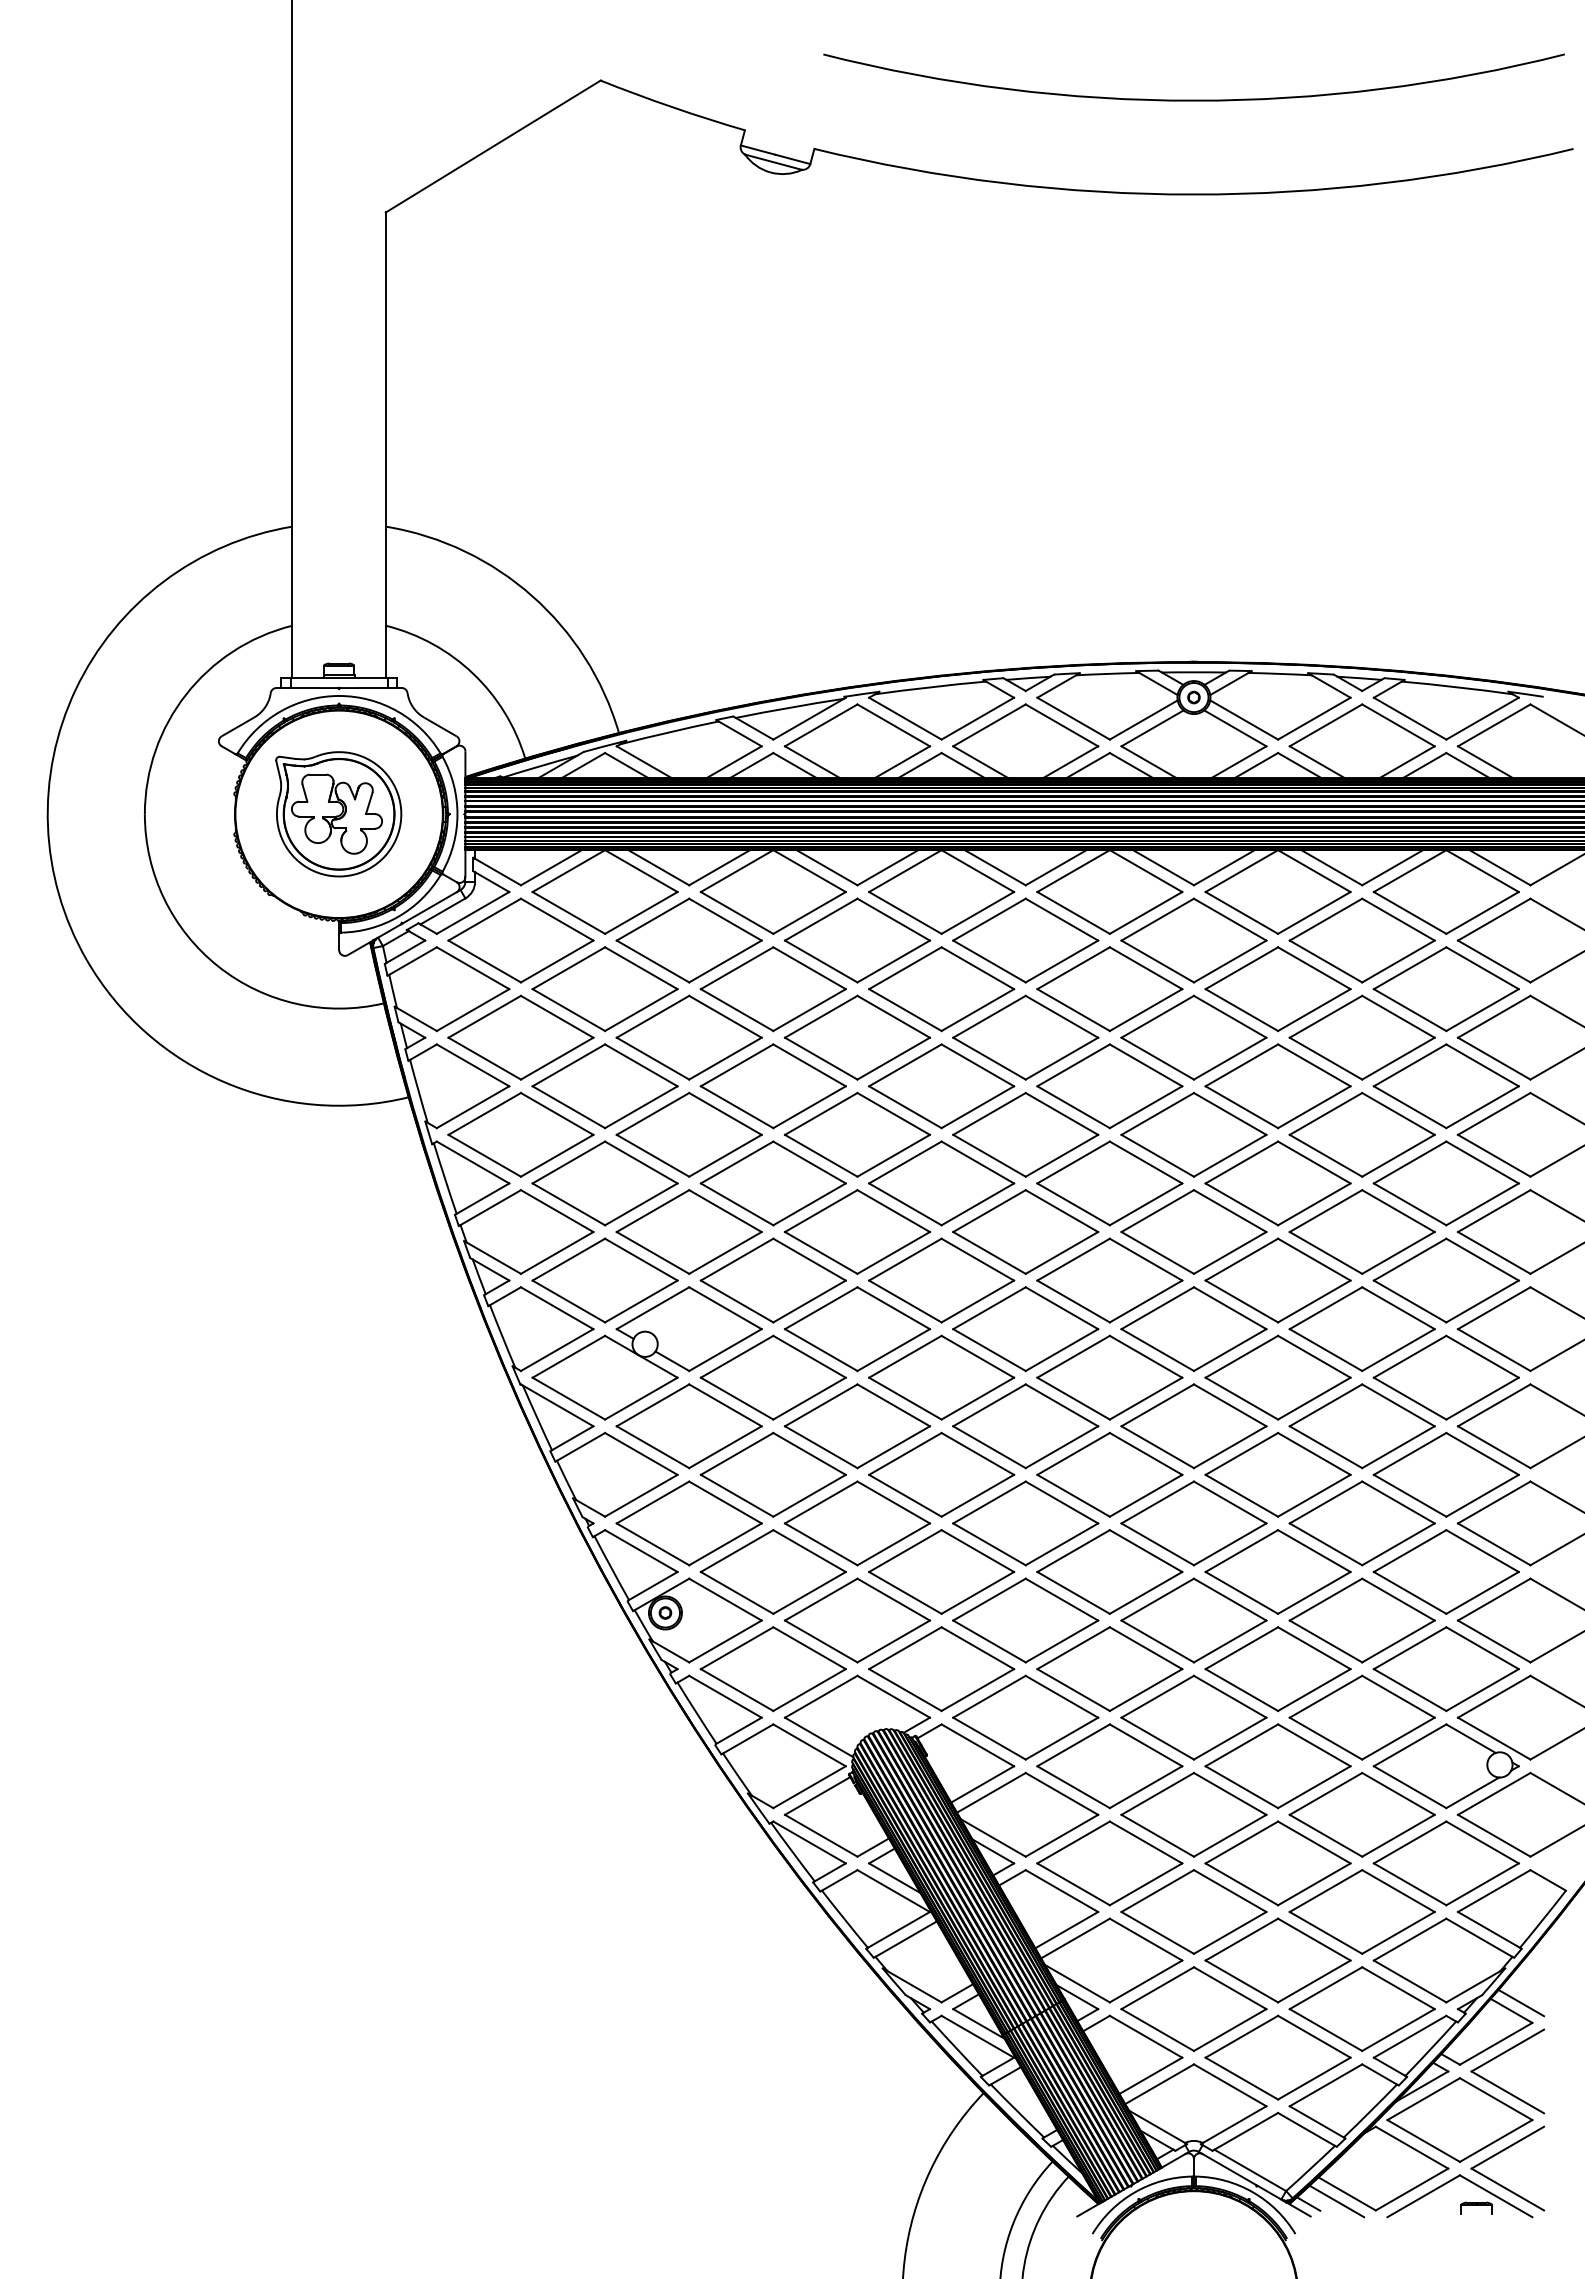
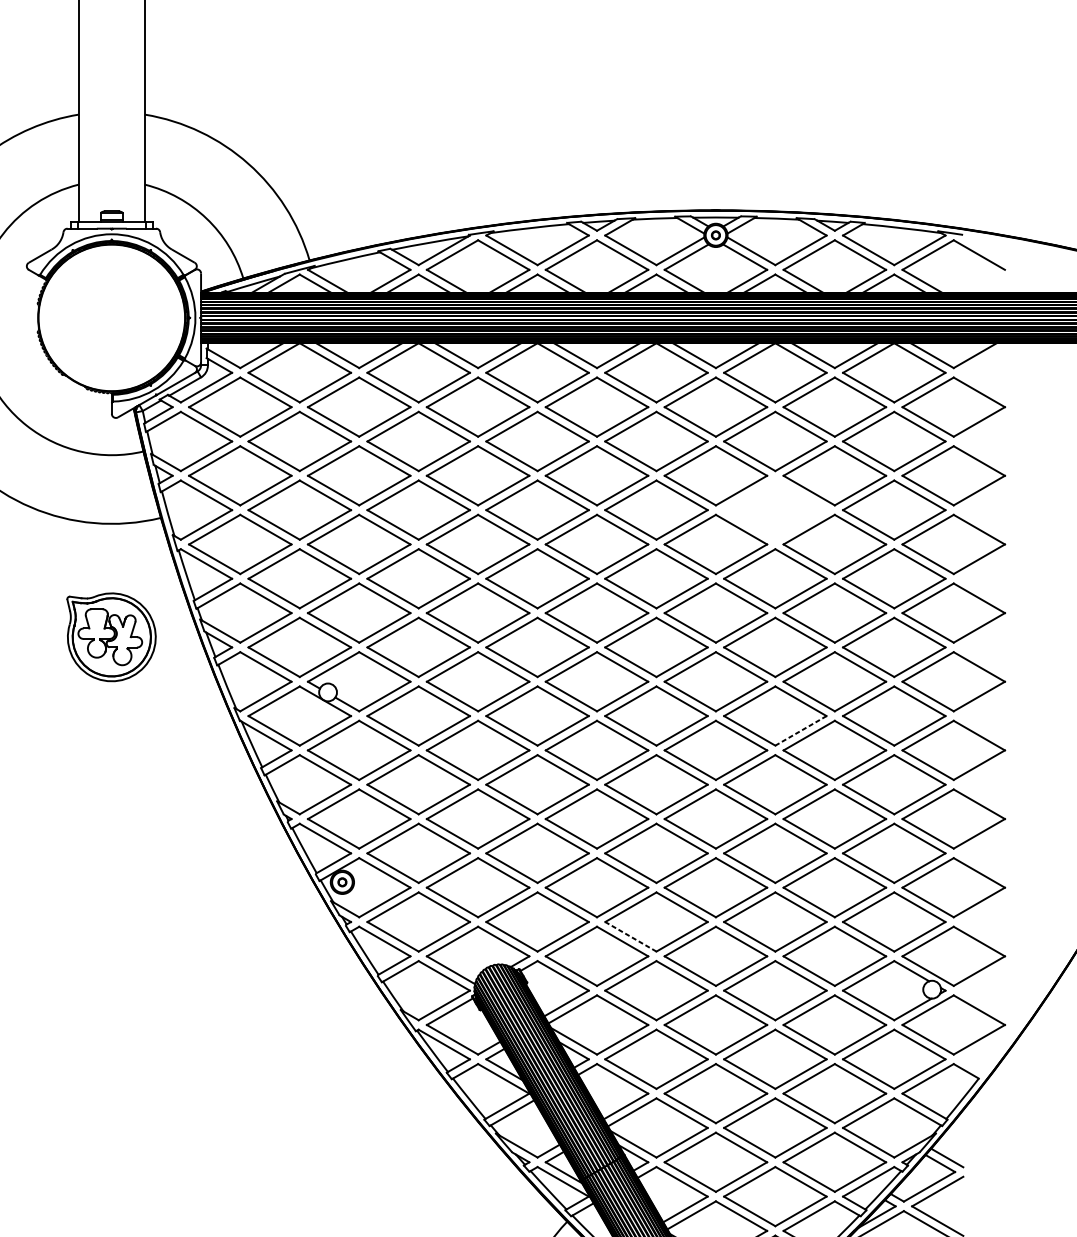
part: (338, 814) -> (111, 637), moved
part: (1277, 1086) -> (774, 510), removed
line: (1314, 1398) -> (801, 730), solid -> dashed
line: (1073, 1690) -> (630, 937), solid -> dashed

